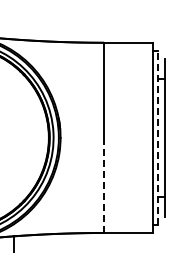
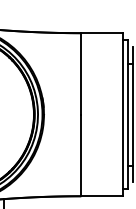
line: (158, 137) -> (127, 114), dashed -> solid
line: (104, 185) -> (81, 155), dashed -> solid

